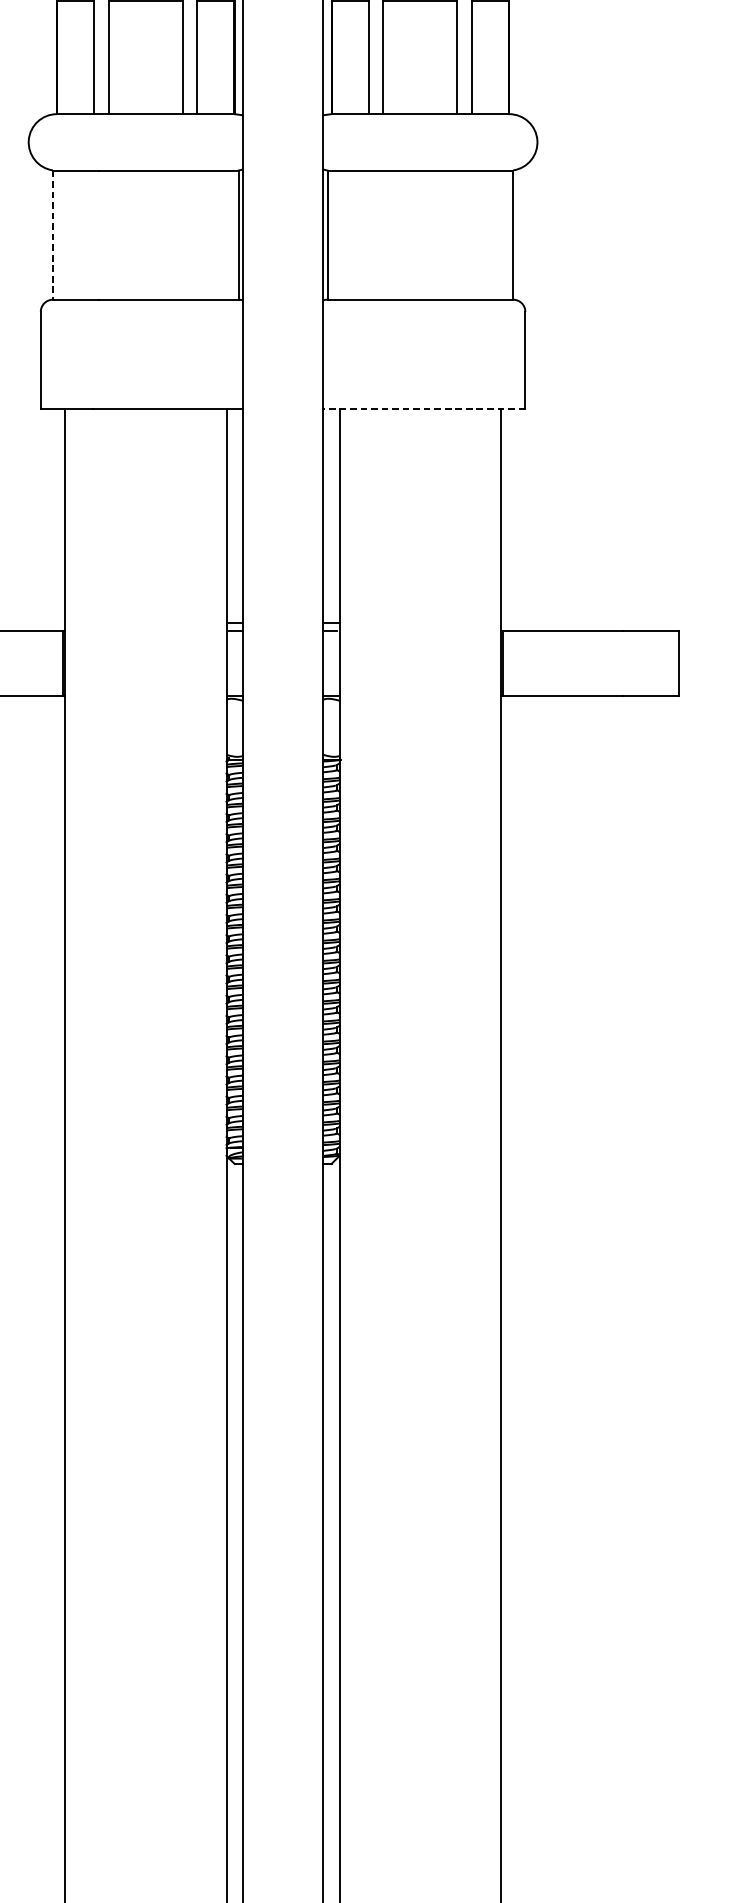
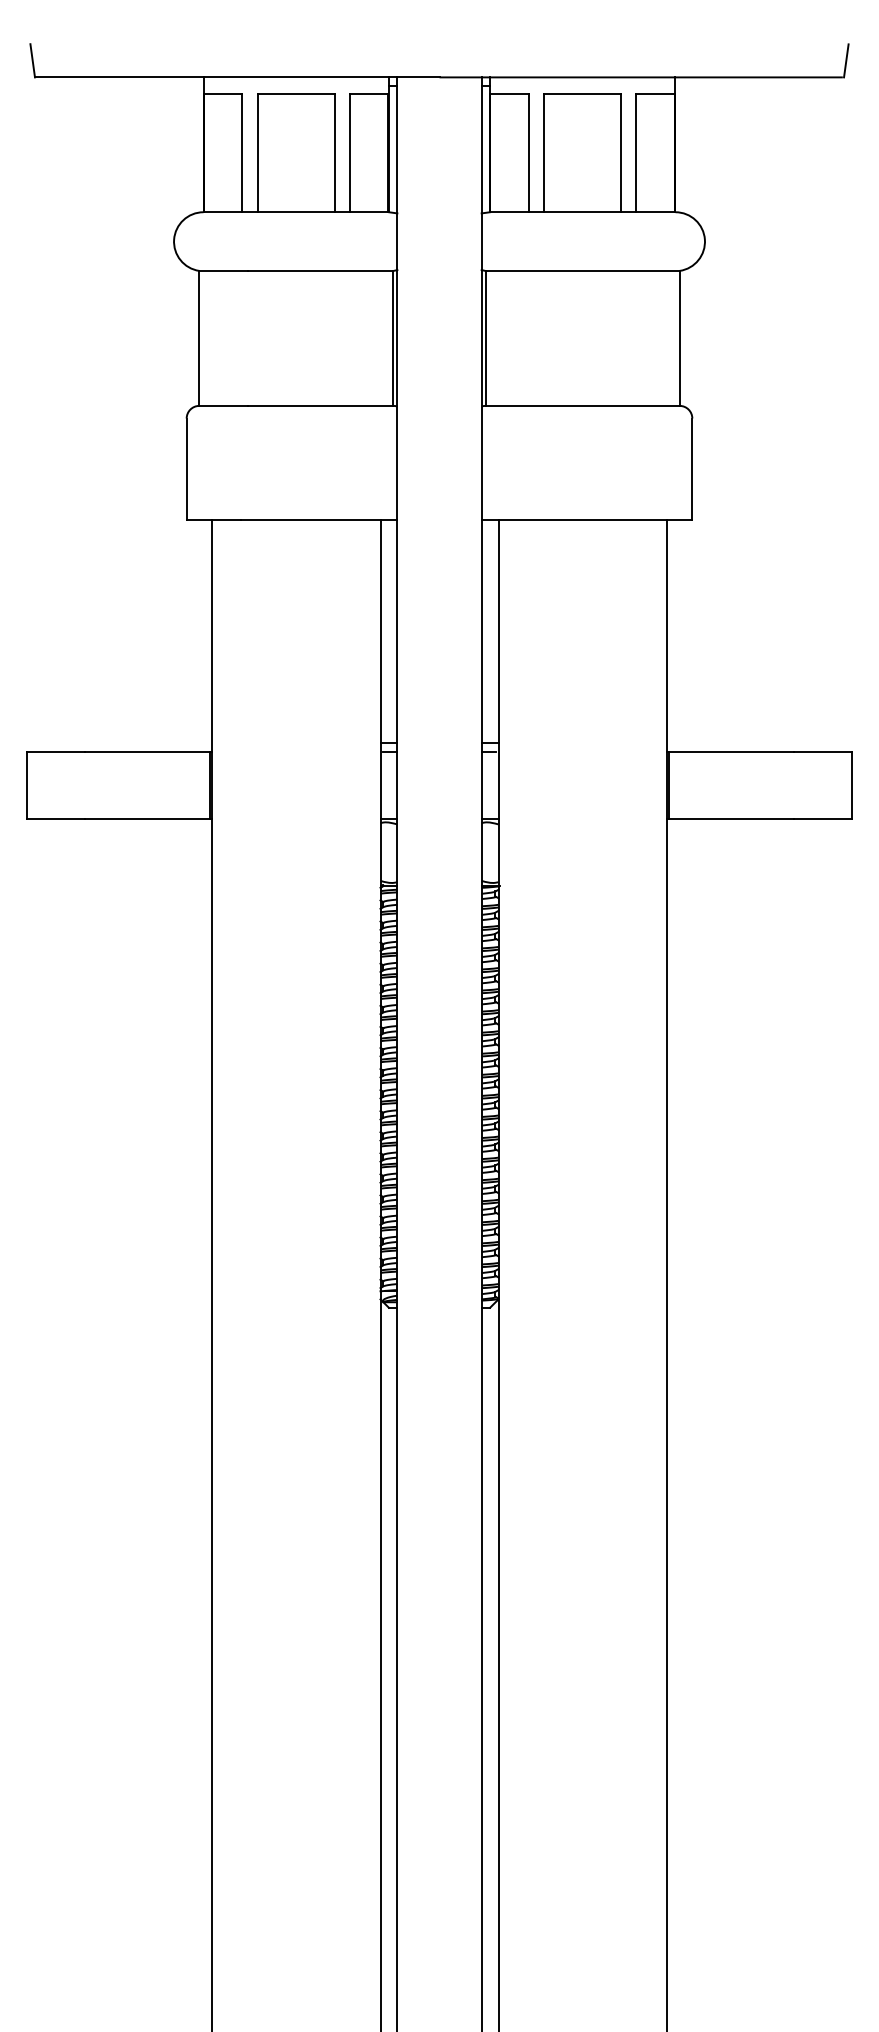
line: (53, 235) -> (199, 338), dashed -> solid
line: (423, 408) -> (586, 519), dashed -> solid

